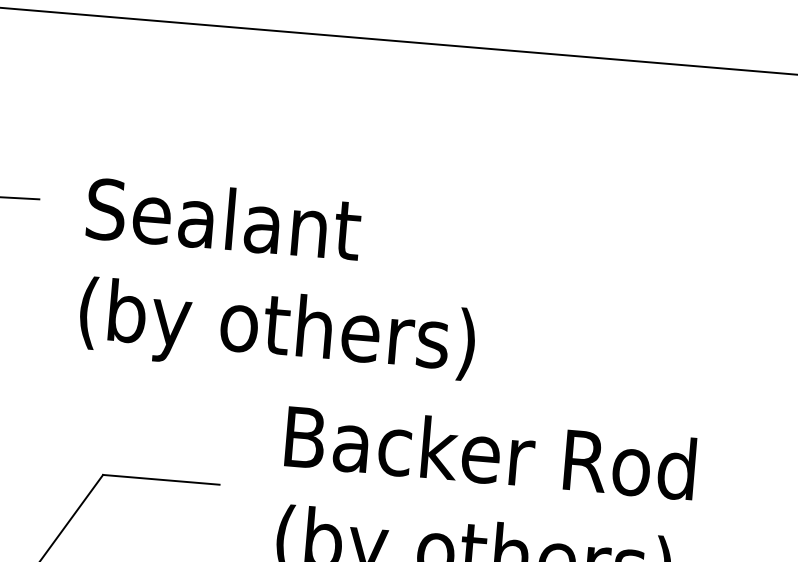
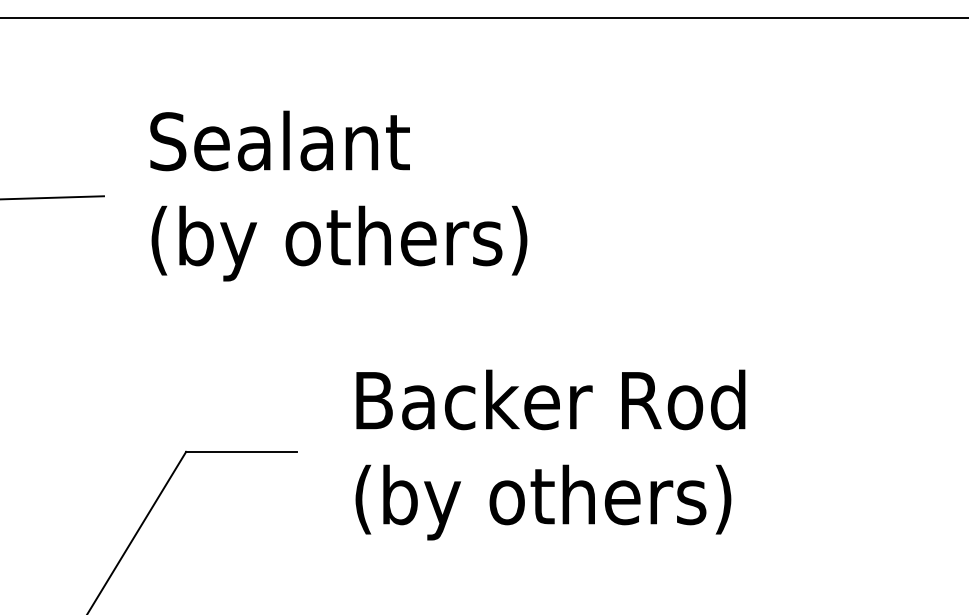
text: (280, 281) -> (338, 195), moved

